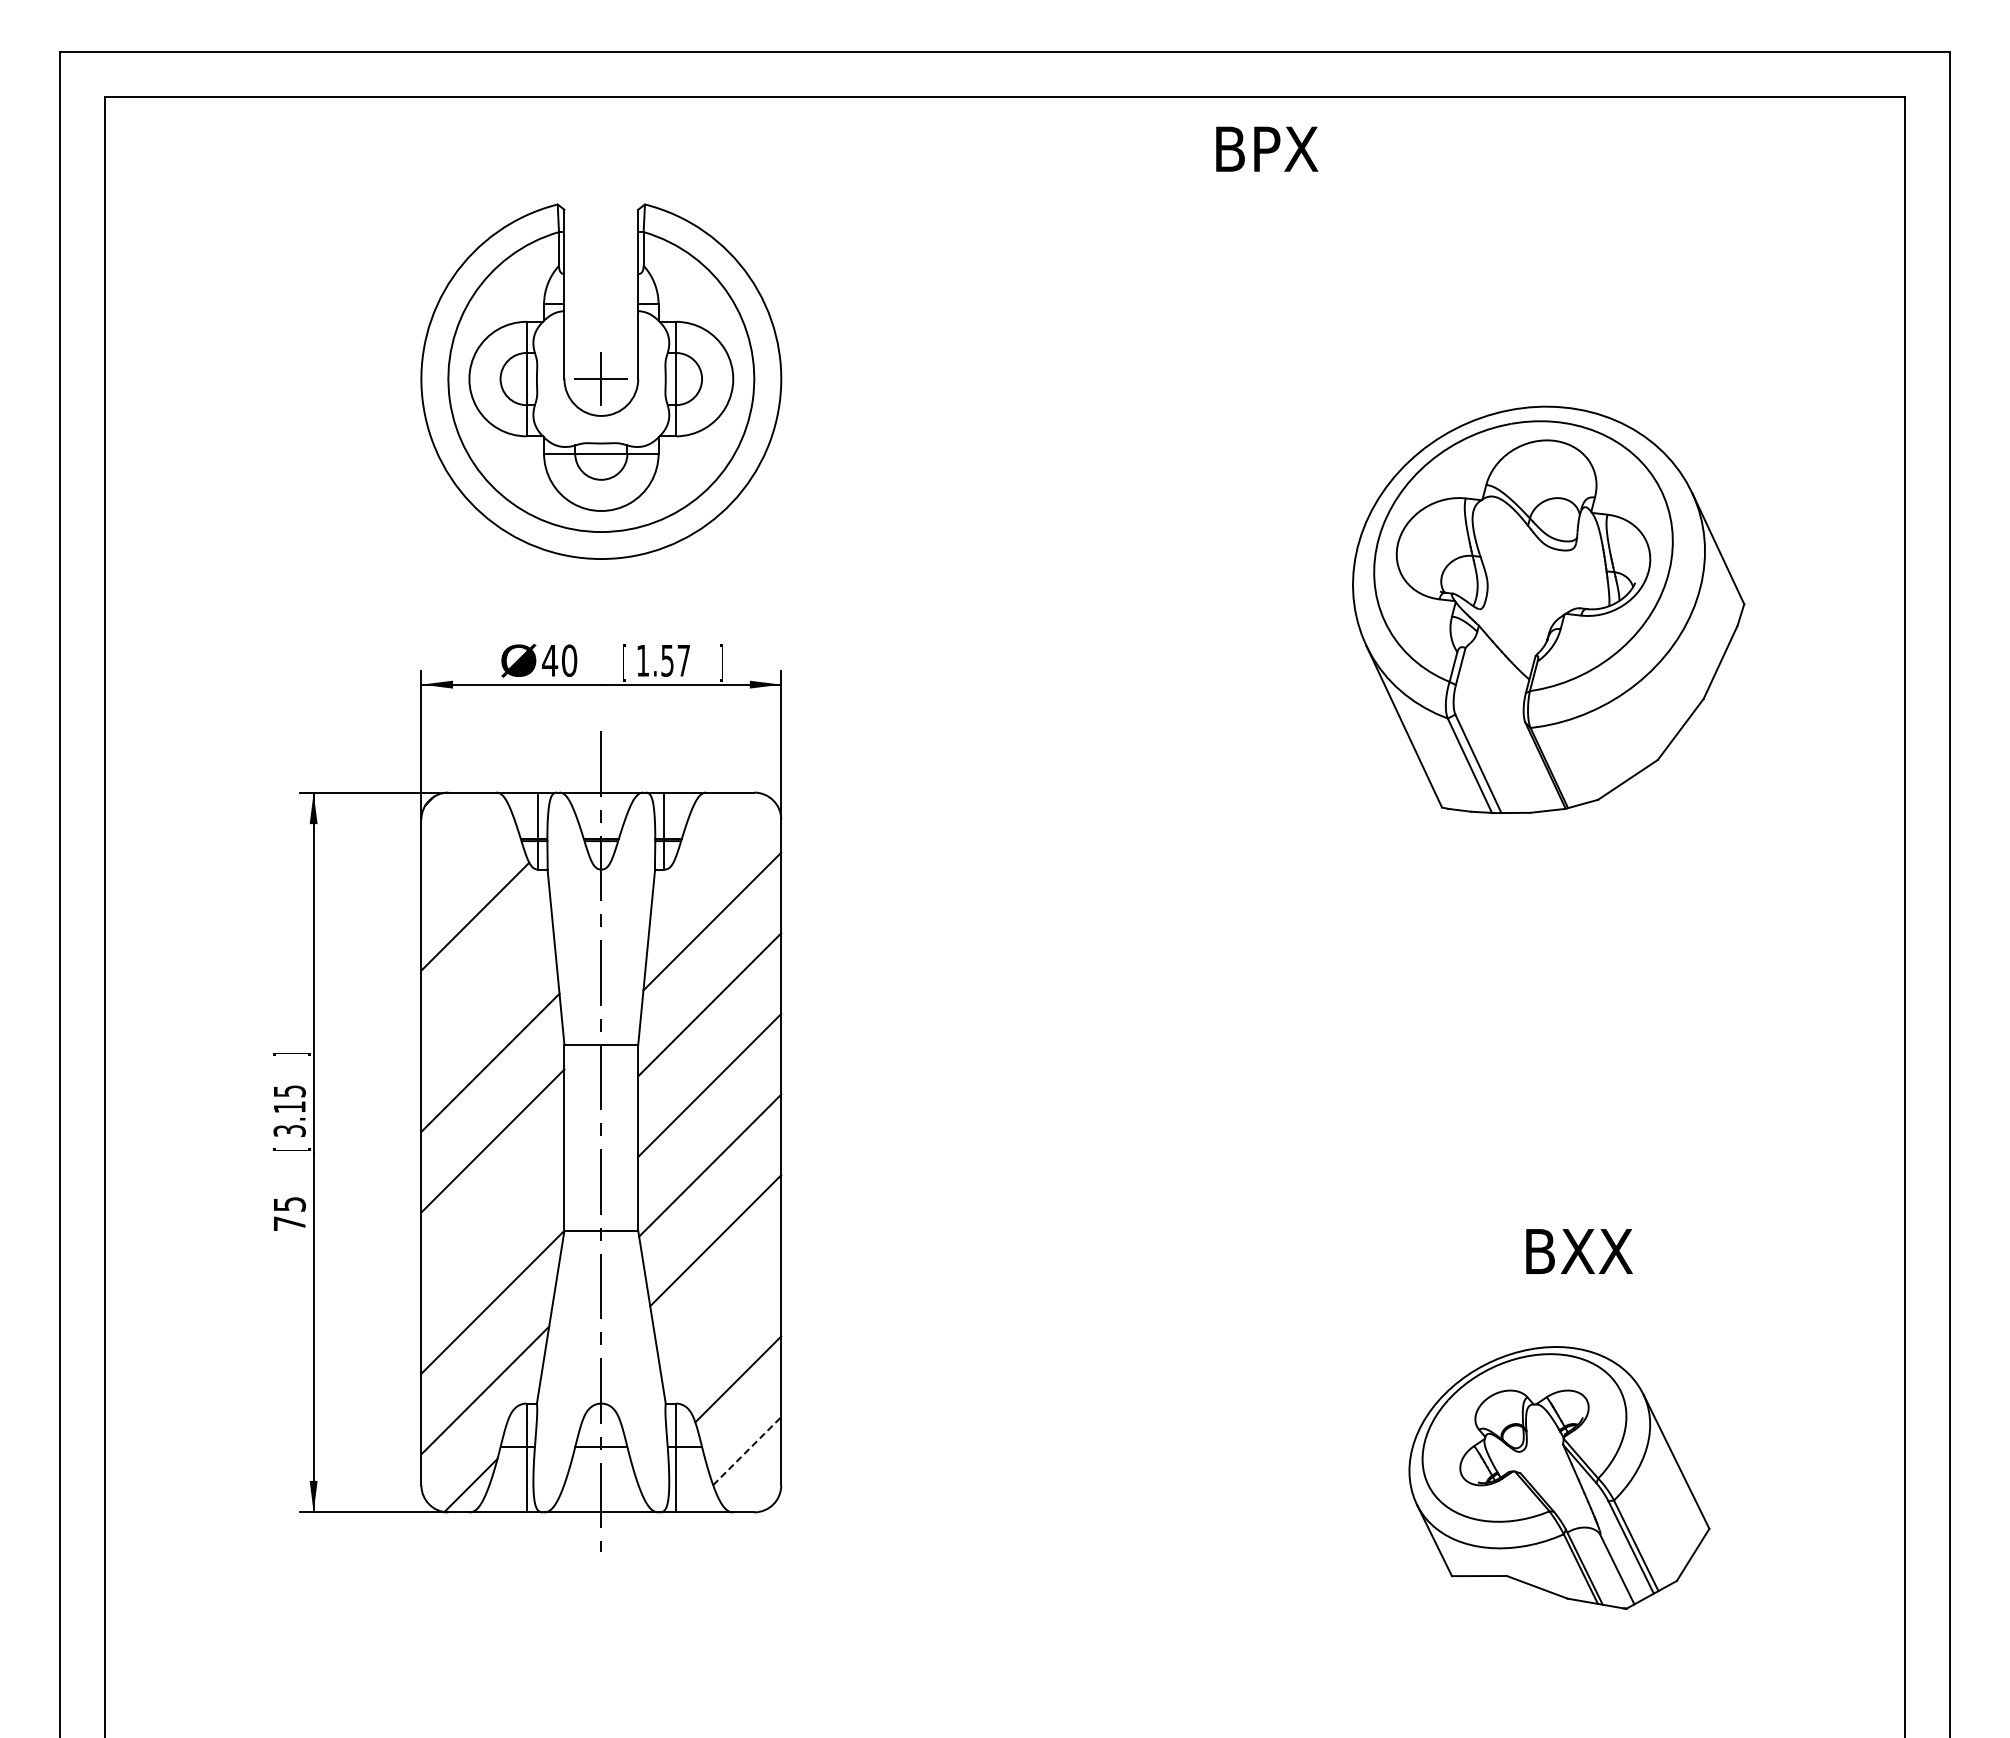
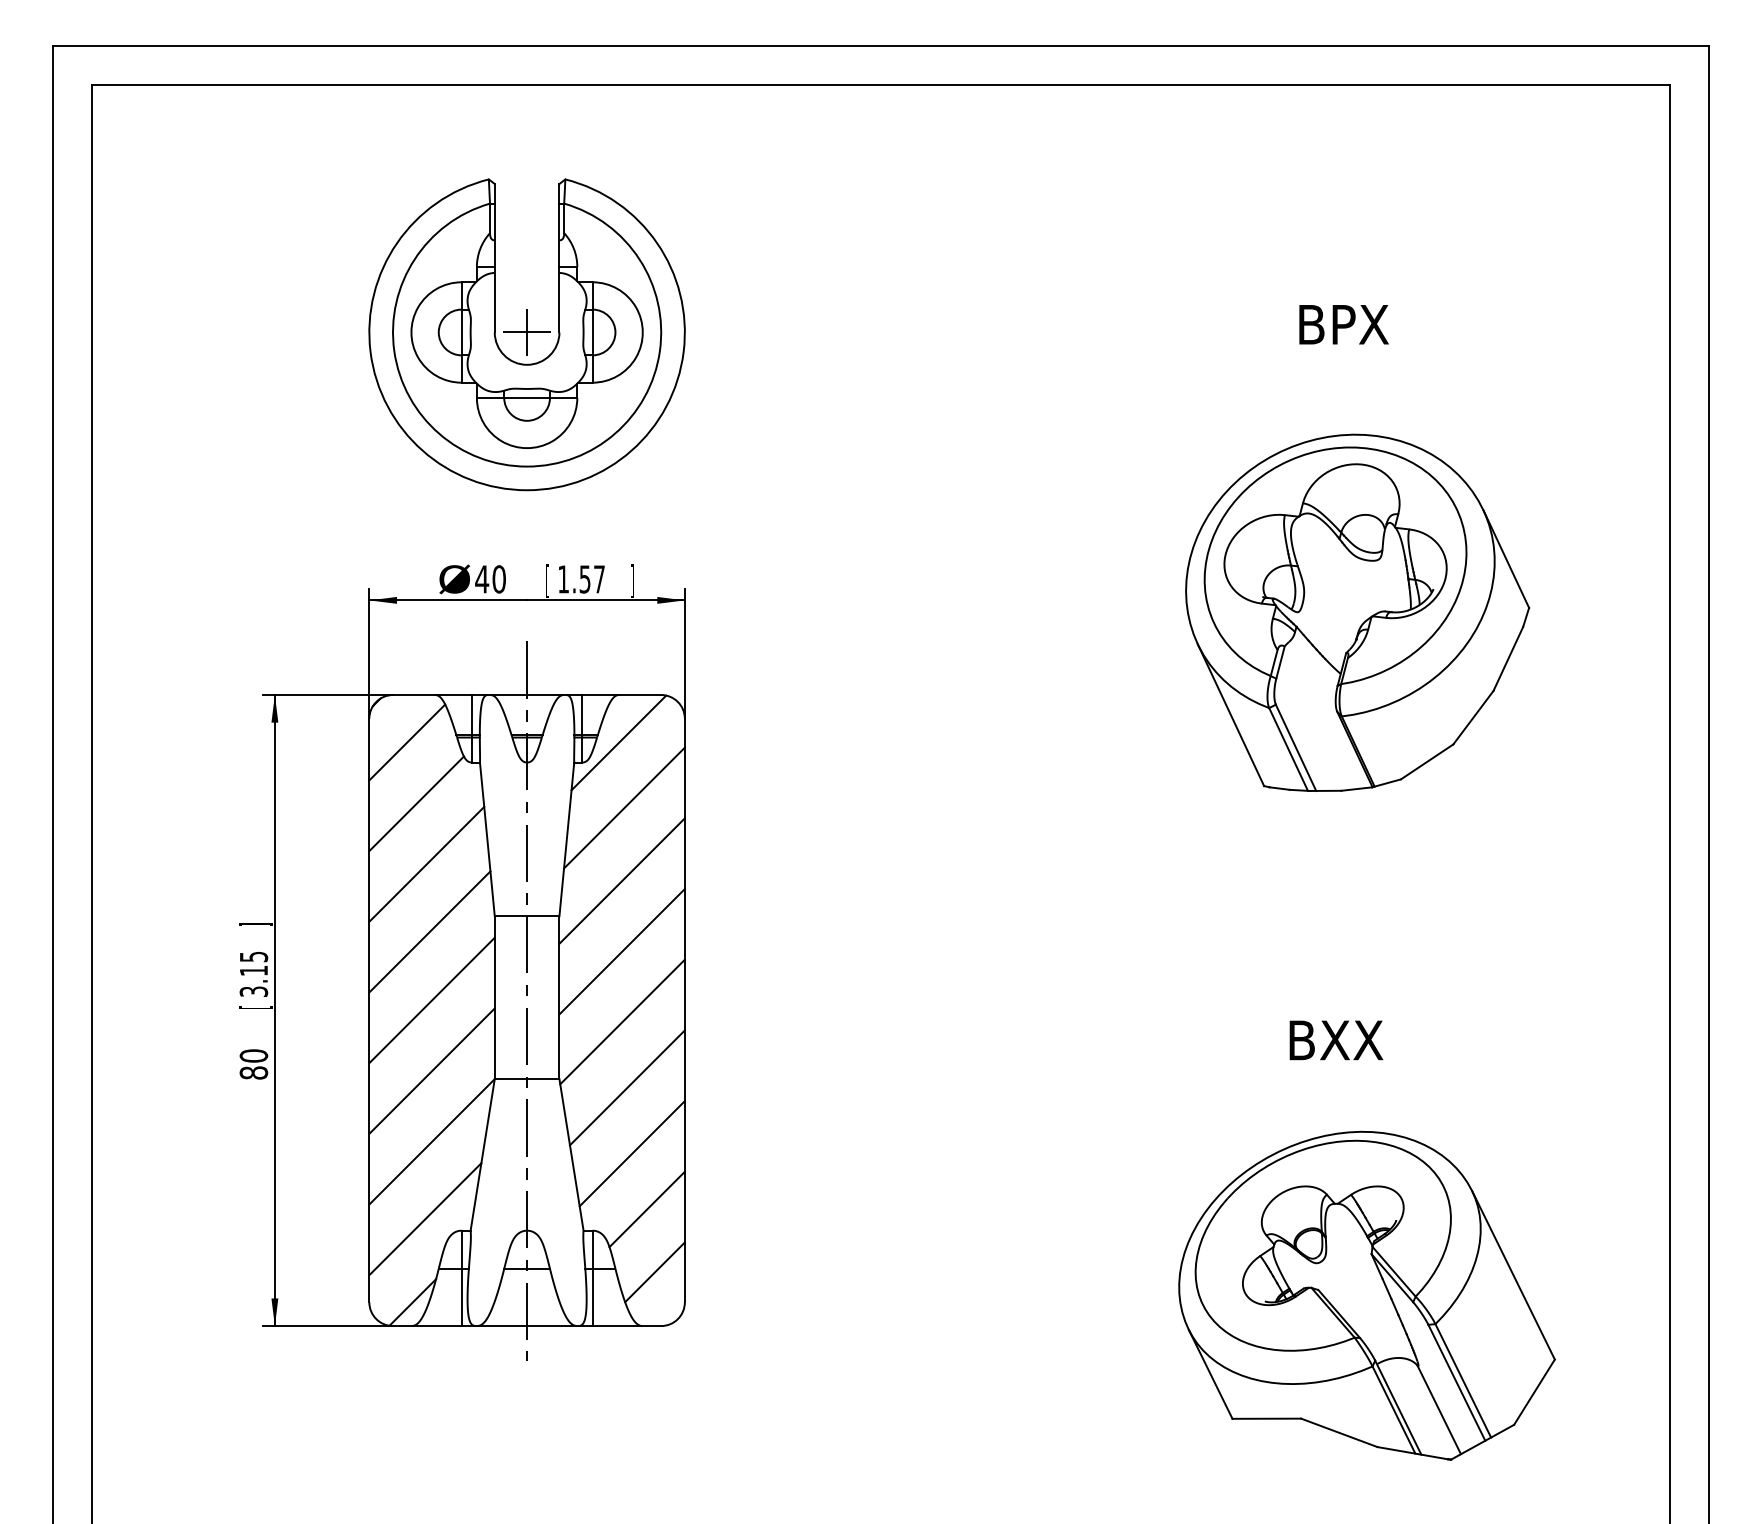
text: (1267, 148) -> (1344, 324), moved
part: (1548, 609) -> (1357, 612), moved
line: (464, 846) -> (407, 742), added
line: (706, 847) -> (619, 743), added
line: (486, 985) -> (426, 864), added
text: (289, 1213) -> (253, 1064), 75 -> 80
line: (492, 1221) -> (431, 1071), added
text: (1579, 1251) -> (1336, 1040), moved
line: (721, 1315) -> (632, 1153), added
line: (747, 1450) -> (655, 1271), dashed -> solid
part: (1559, 1477) -> (1367, 1295), size x1.43

